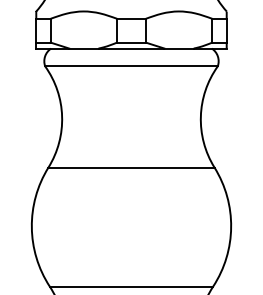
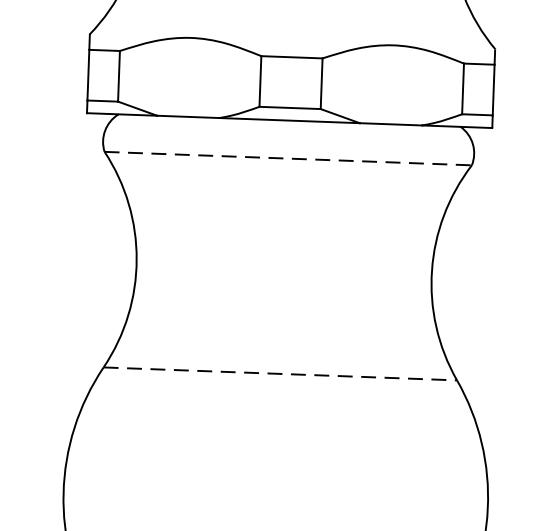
line: (131, 66) -> (288, 158), solid -> dashed
line: (131, 167) -> (280, 373), solid -> dashed

